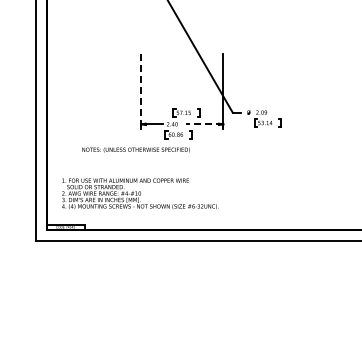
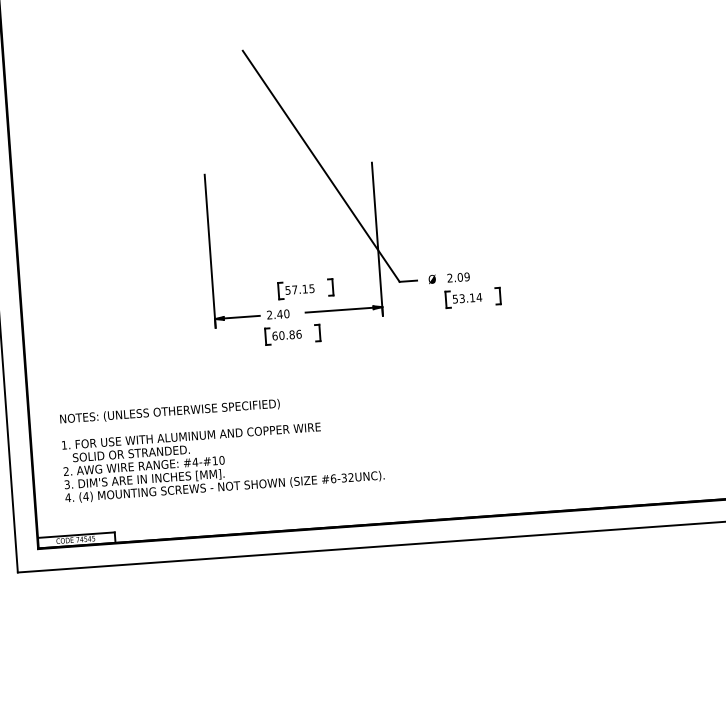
line: (141, 91) -> (210, 252), dashed -> solid
line: (204, 124) -> (343, 310), dashed -> solid
text: (135, 149) -> (168, 410), moved

